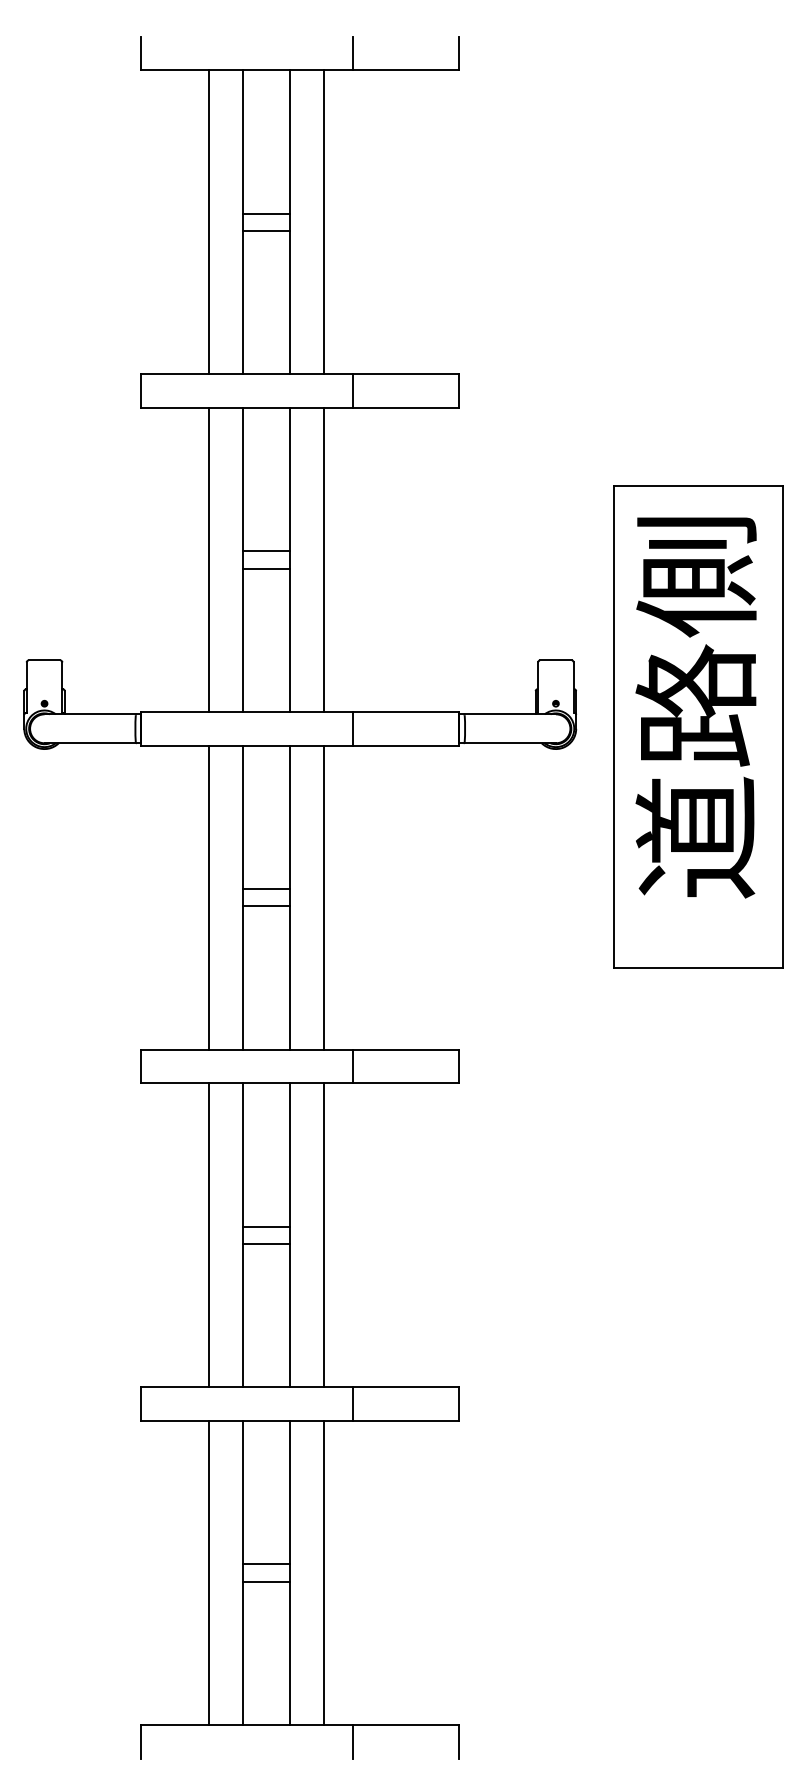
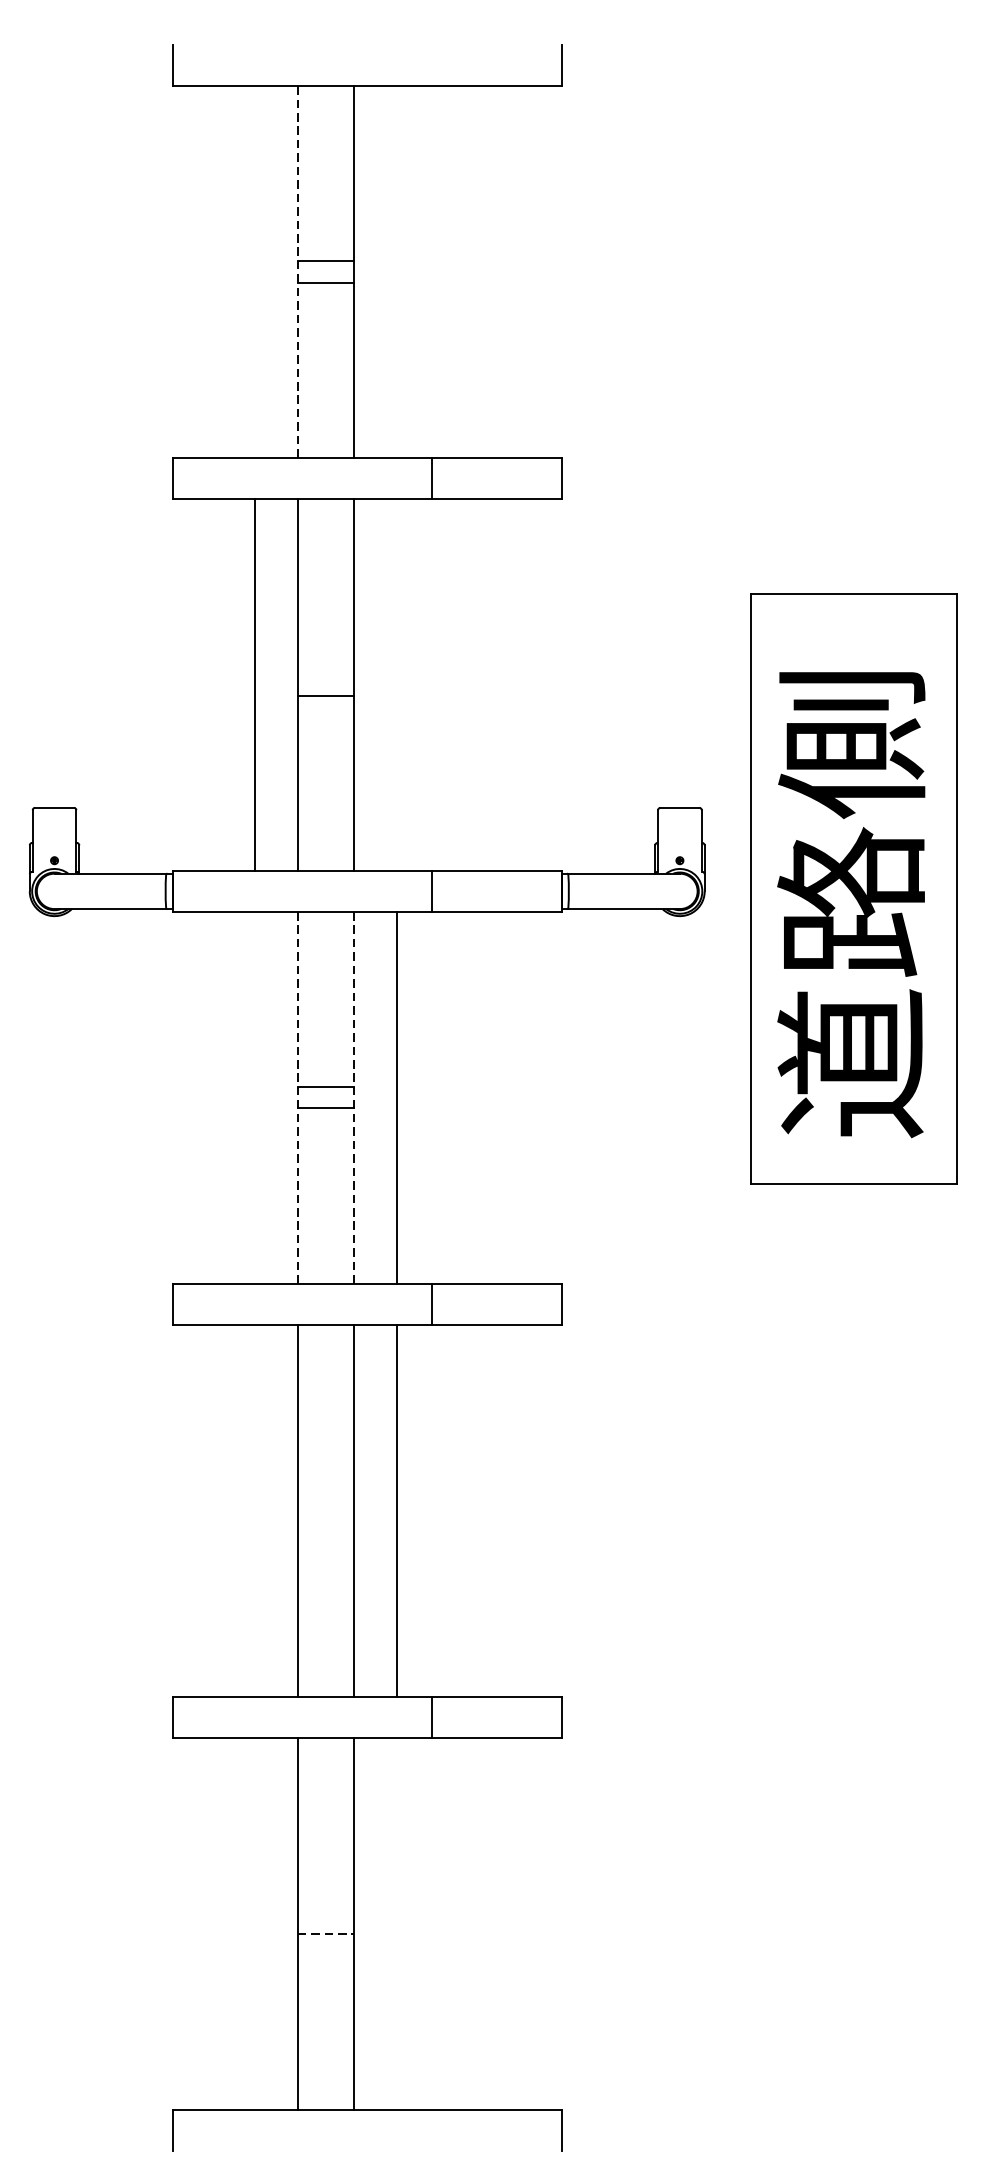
line: (353, 53) -> (432, 65), removed
line: (208, 222) -> (255, 272), removed
line: (243, 222) -> (297, 272), solid -> dashed
line: (324, 222) -> (396, 272), removed
line: (266, 551) -> (325, 674), removed
line: (324, 559) -> (396, 684), removed
text: (695, 707) -> (850, 904), moved
line: (208, 897) -> (255, 1097), removed
line: (243, 897) -> (297, 1097), solid -> dashed
line: (289, 897) -> (354, 1097), solid -> dashed
line: (266, 1226) -> (325, 1500), removed
line: (208, 1235) -> (255, 1511), removed
line: (266, 1244) -> (325, 1522), removed
line: (266, 1564) -> (325, 1913), removed
line: (208, 1573) -> (255, 1924), removed
line: (324, 1573) -> (396, 1924), removed
line: (266, 1581) -> (325, 1934), solid -> dashed
line: (353, 1741) -> (432, 2129), removed

